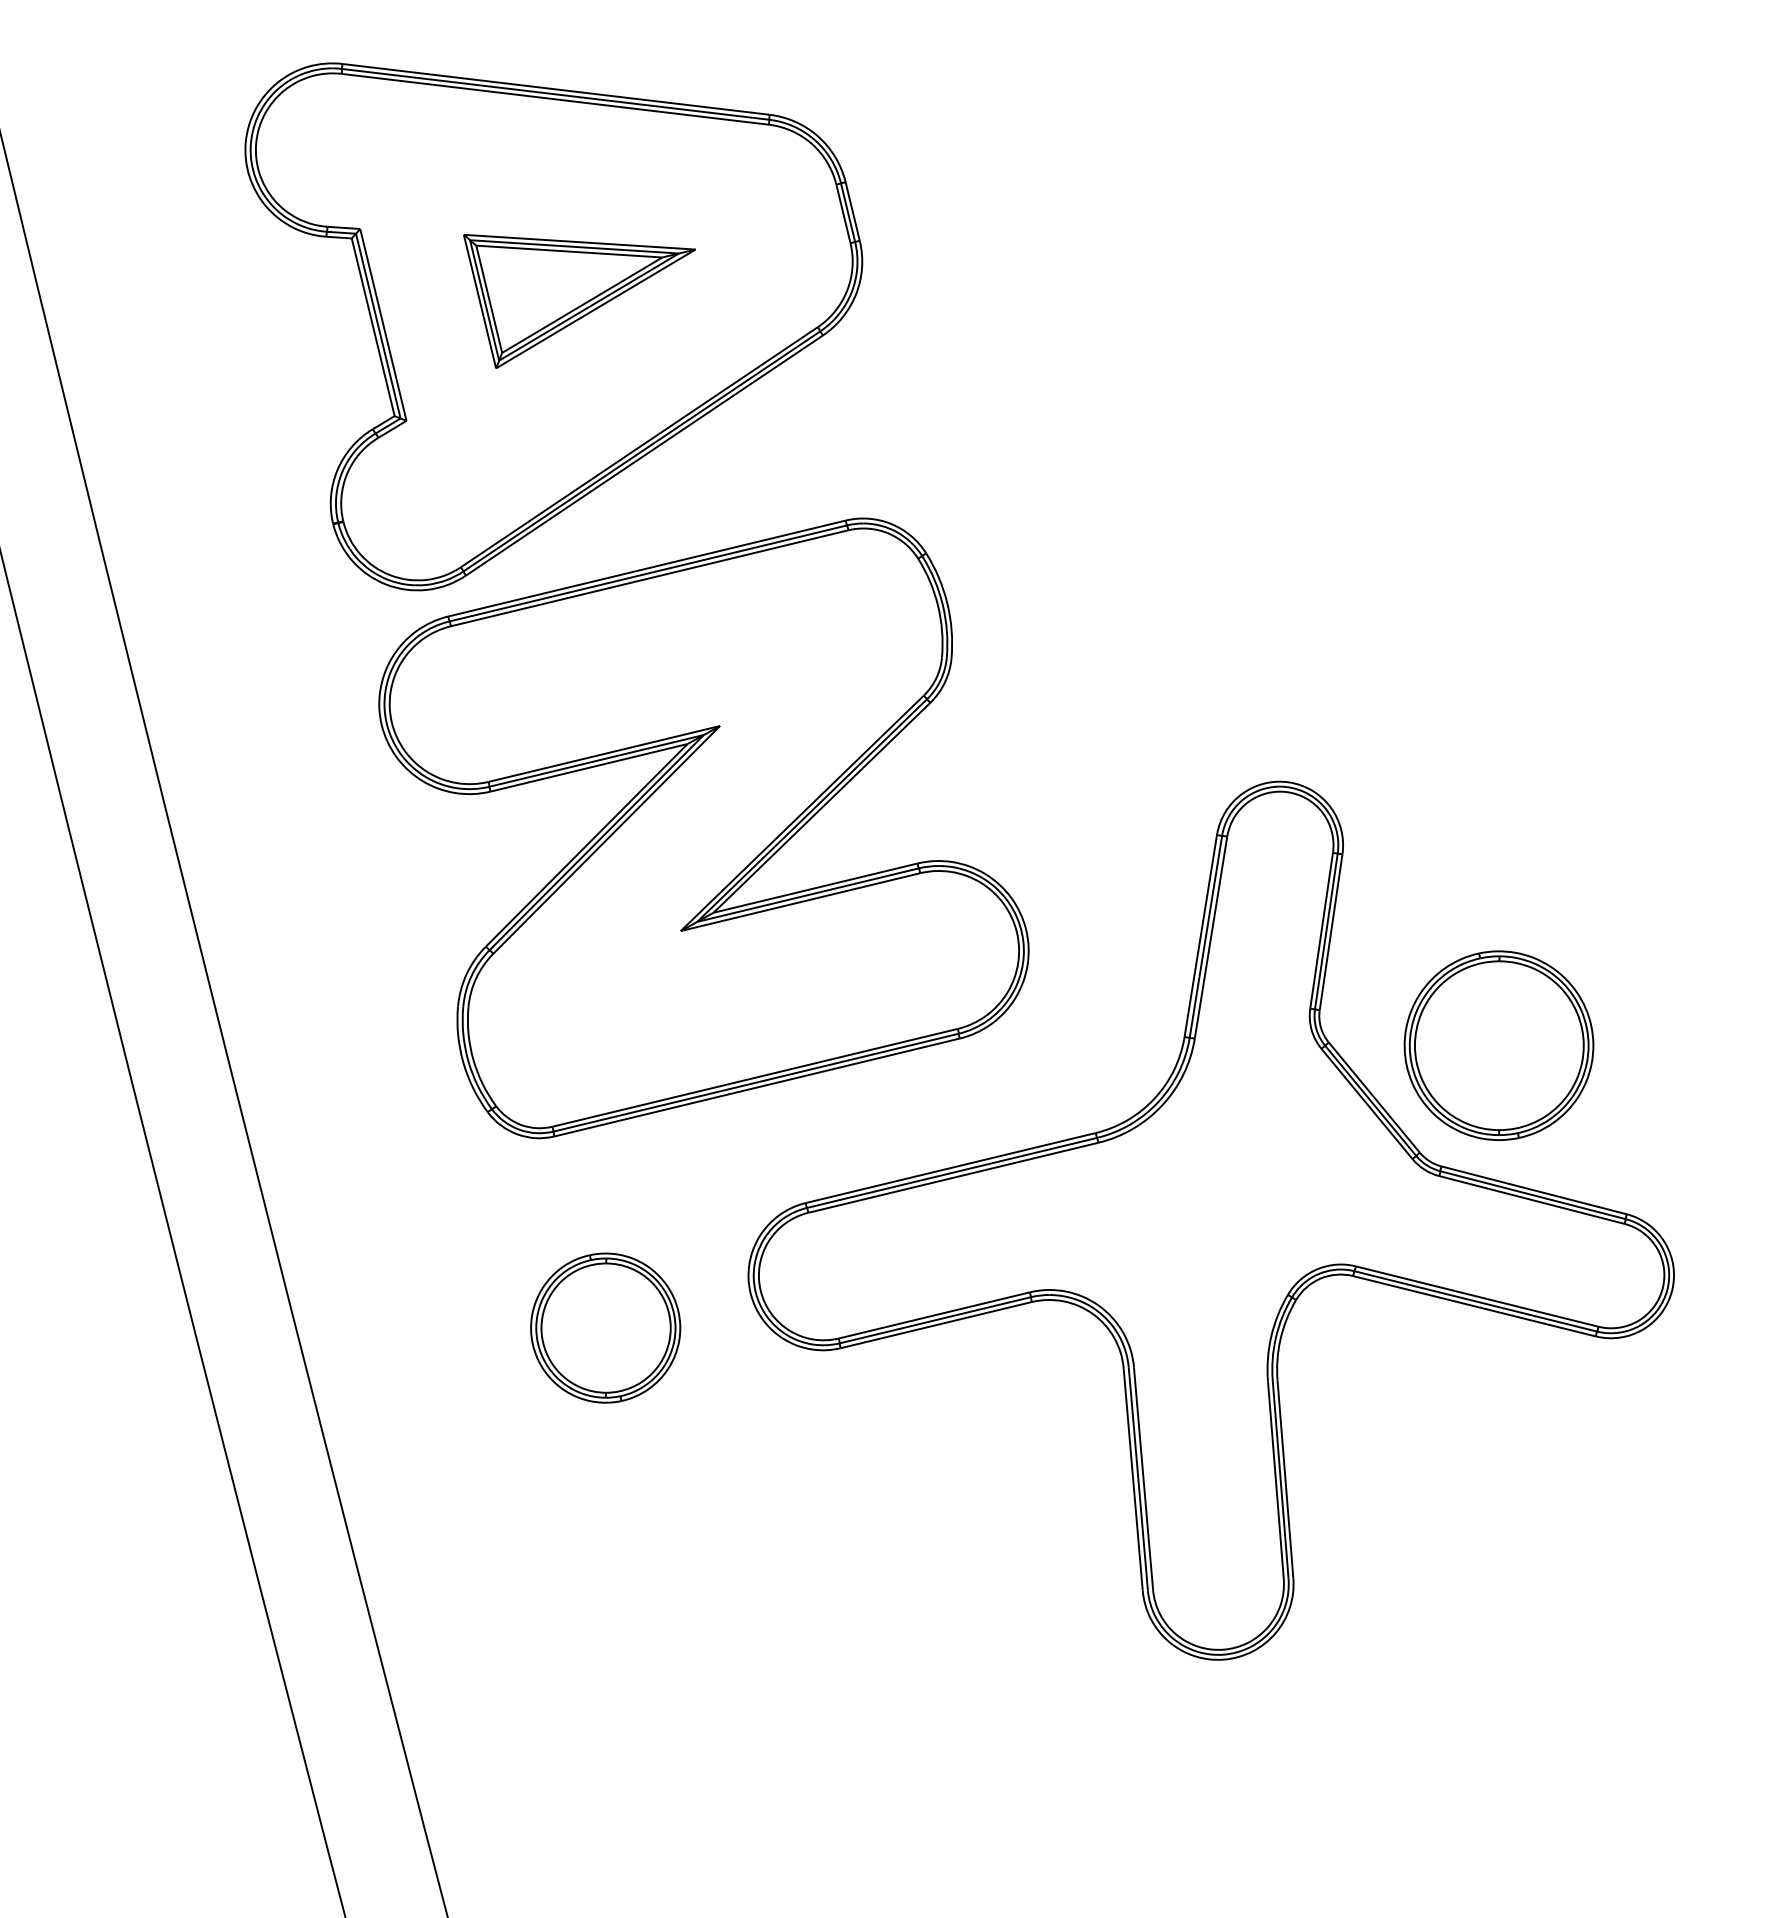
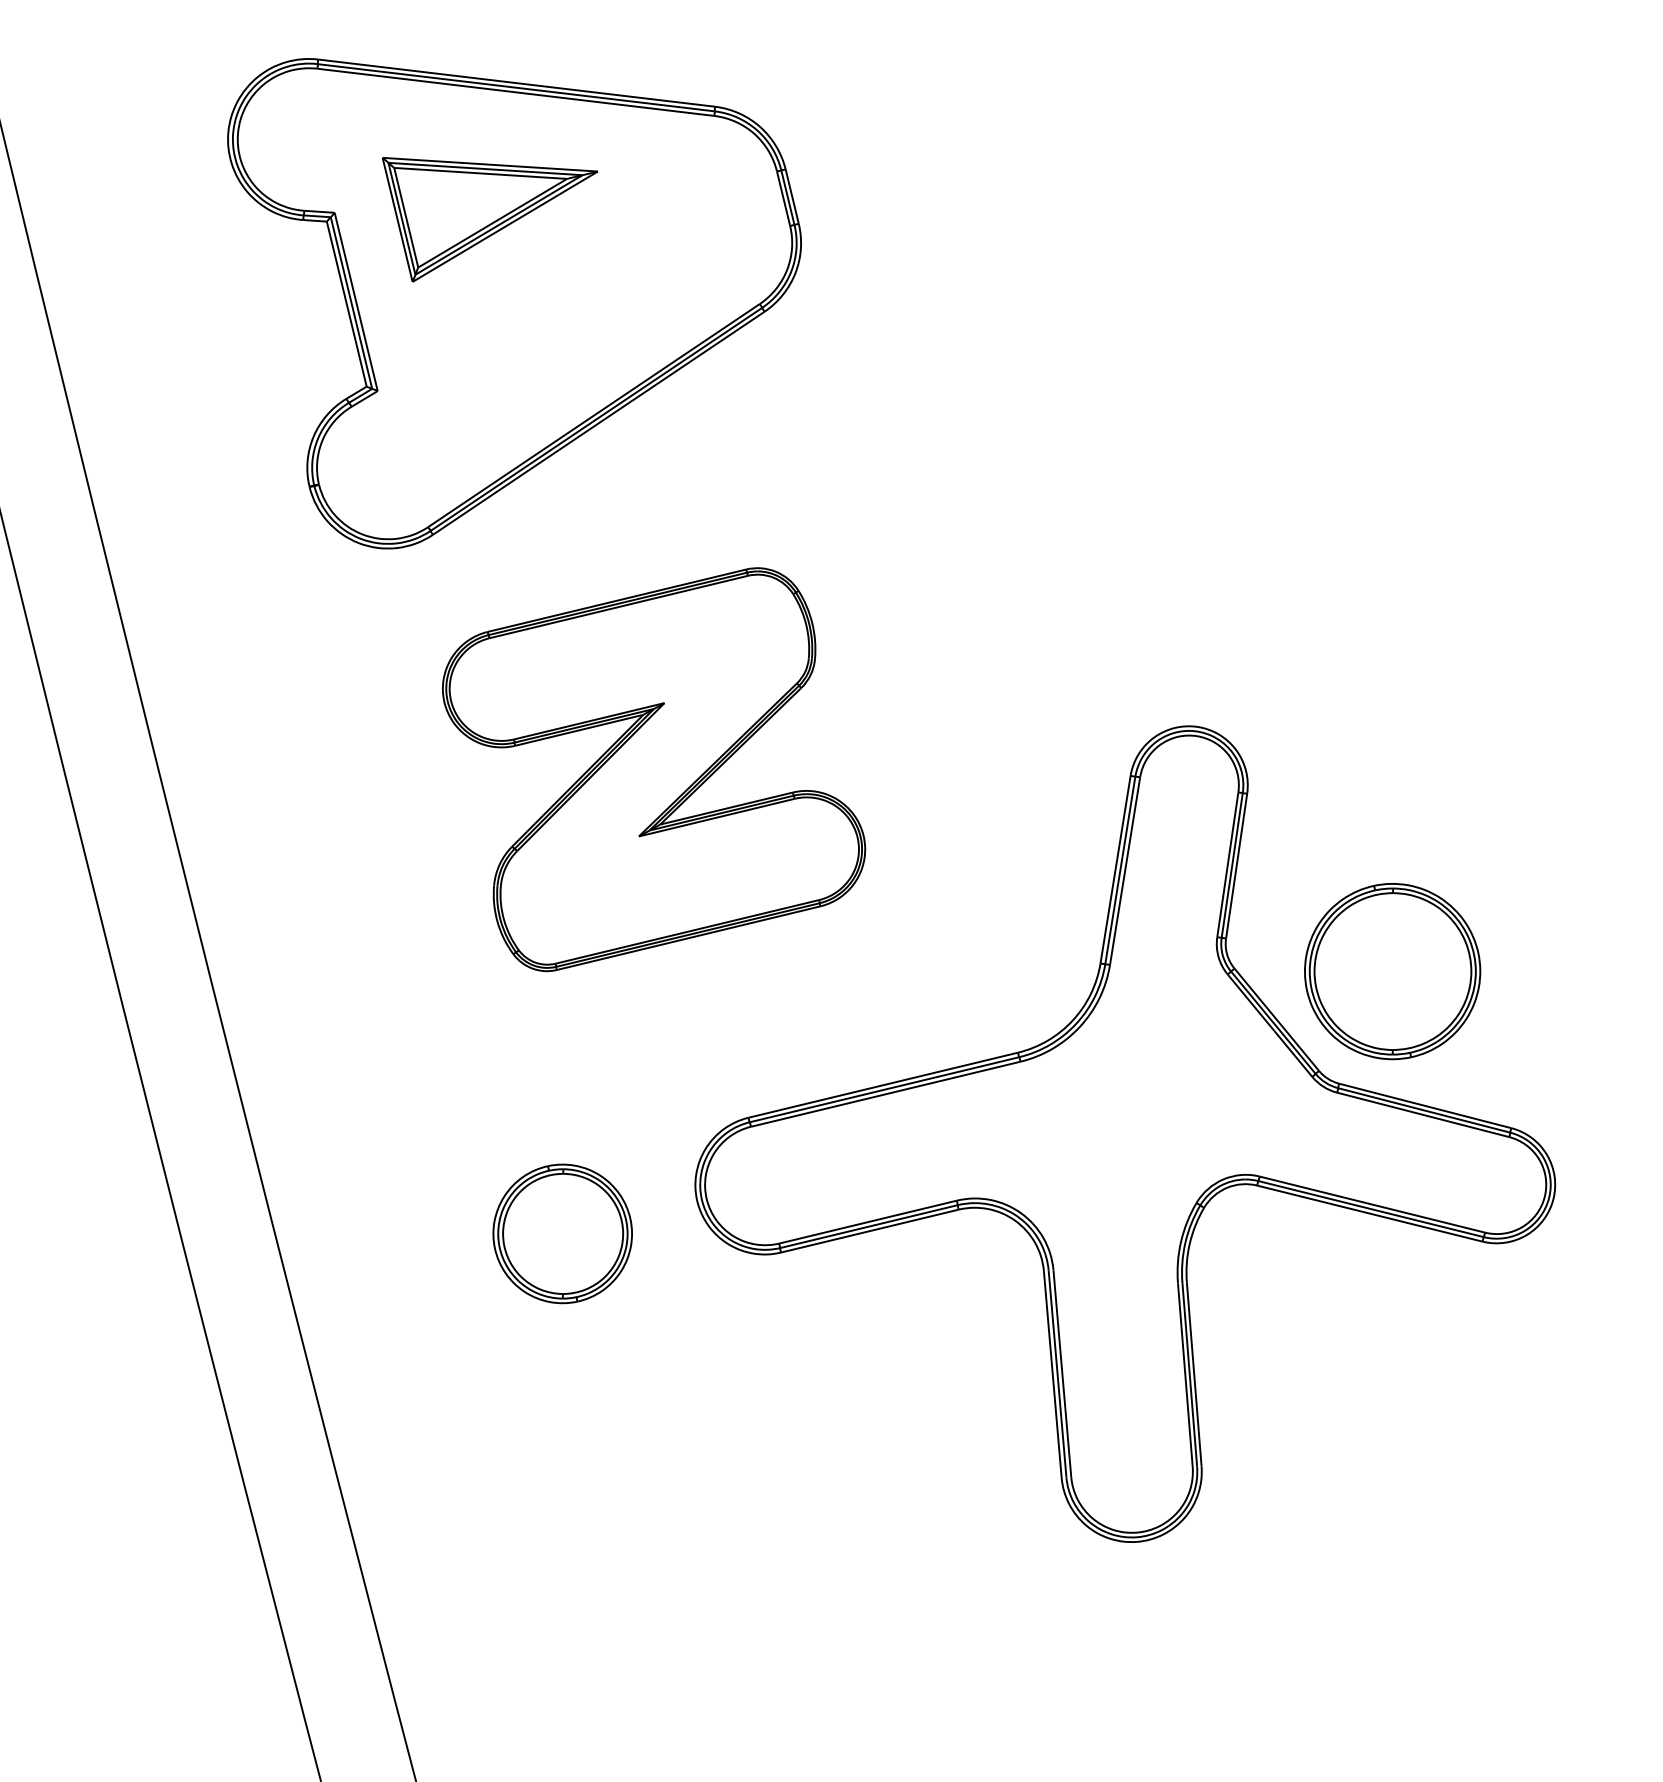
part: (579, 301) -> (490, 219), moved
part: (703, 828) -> (653, 769), size x0.7

